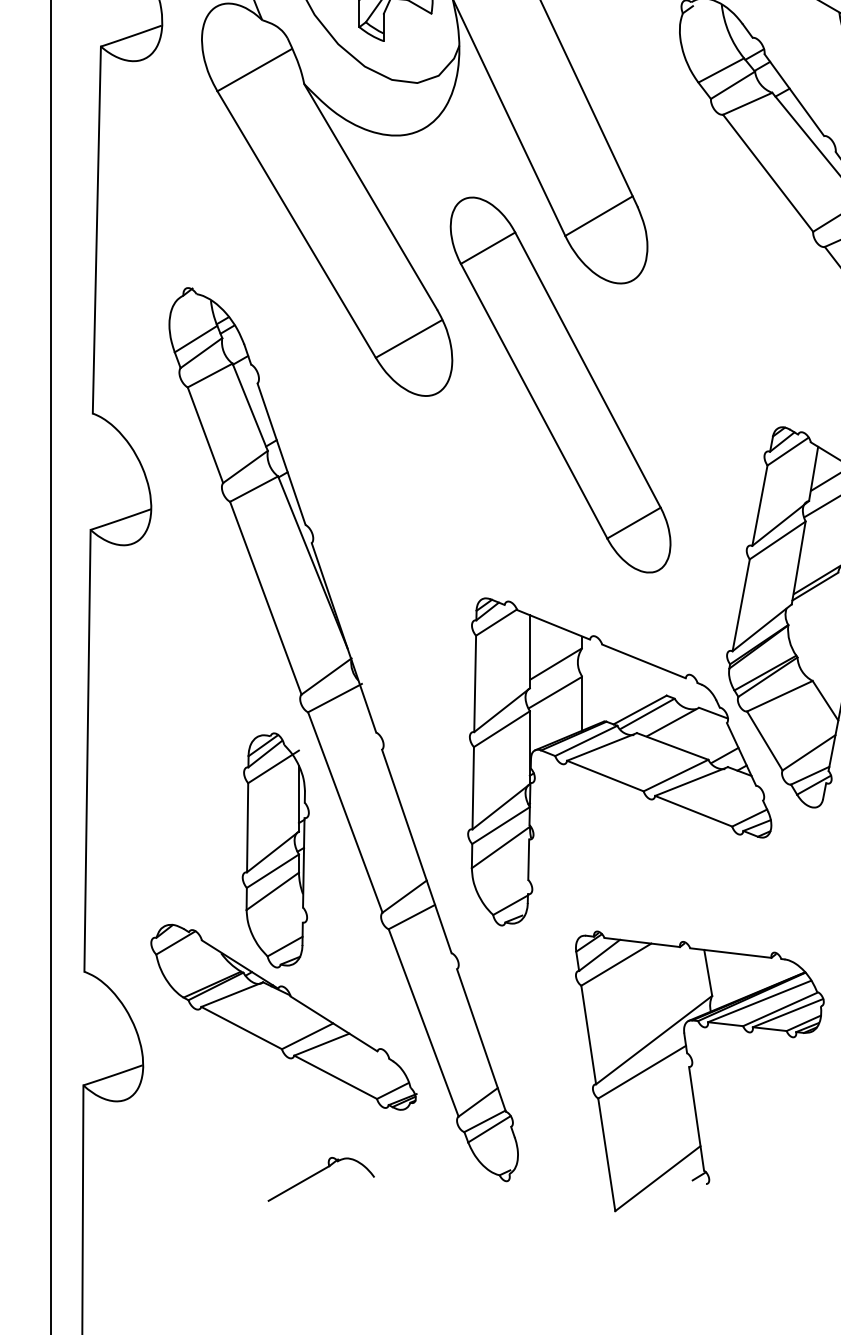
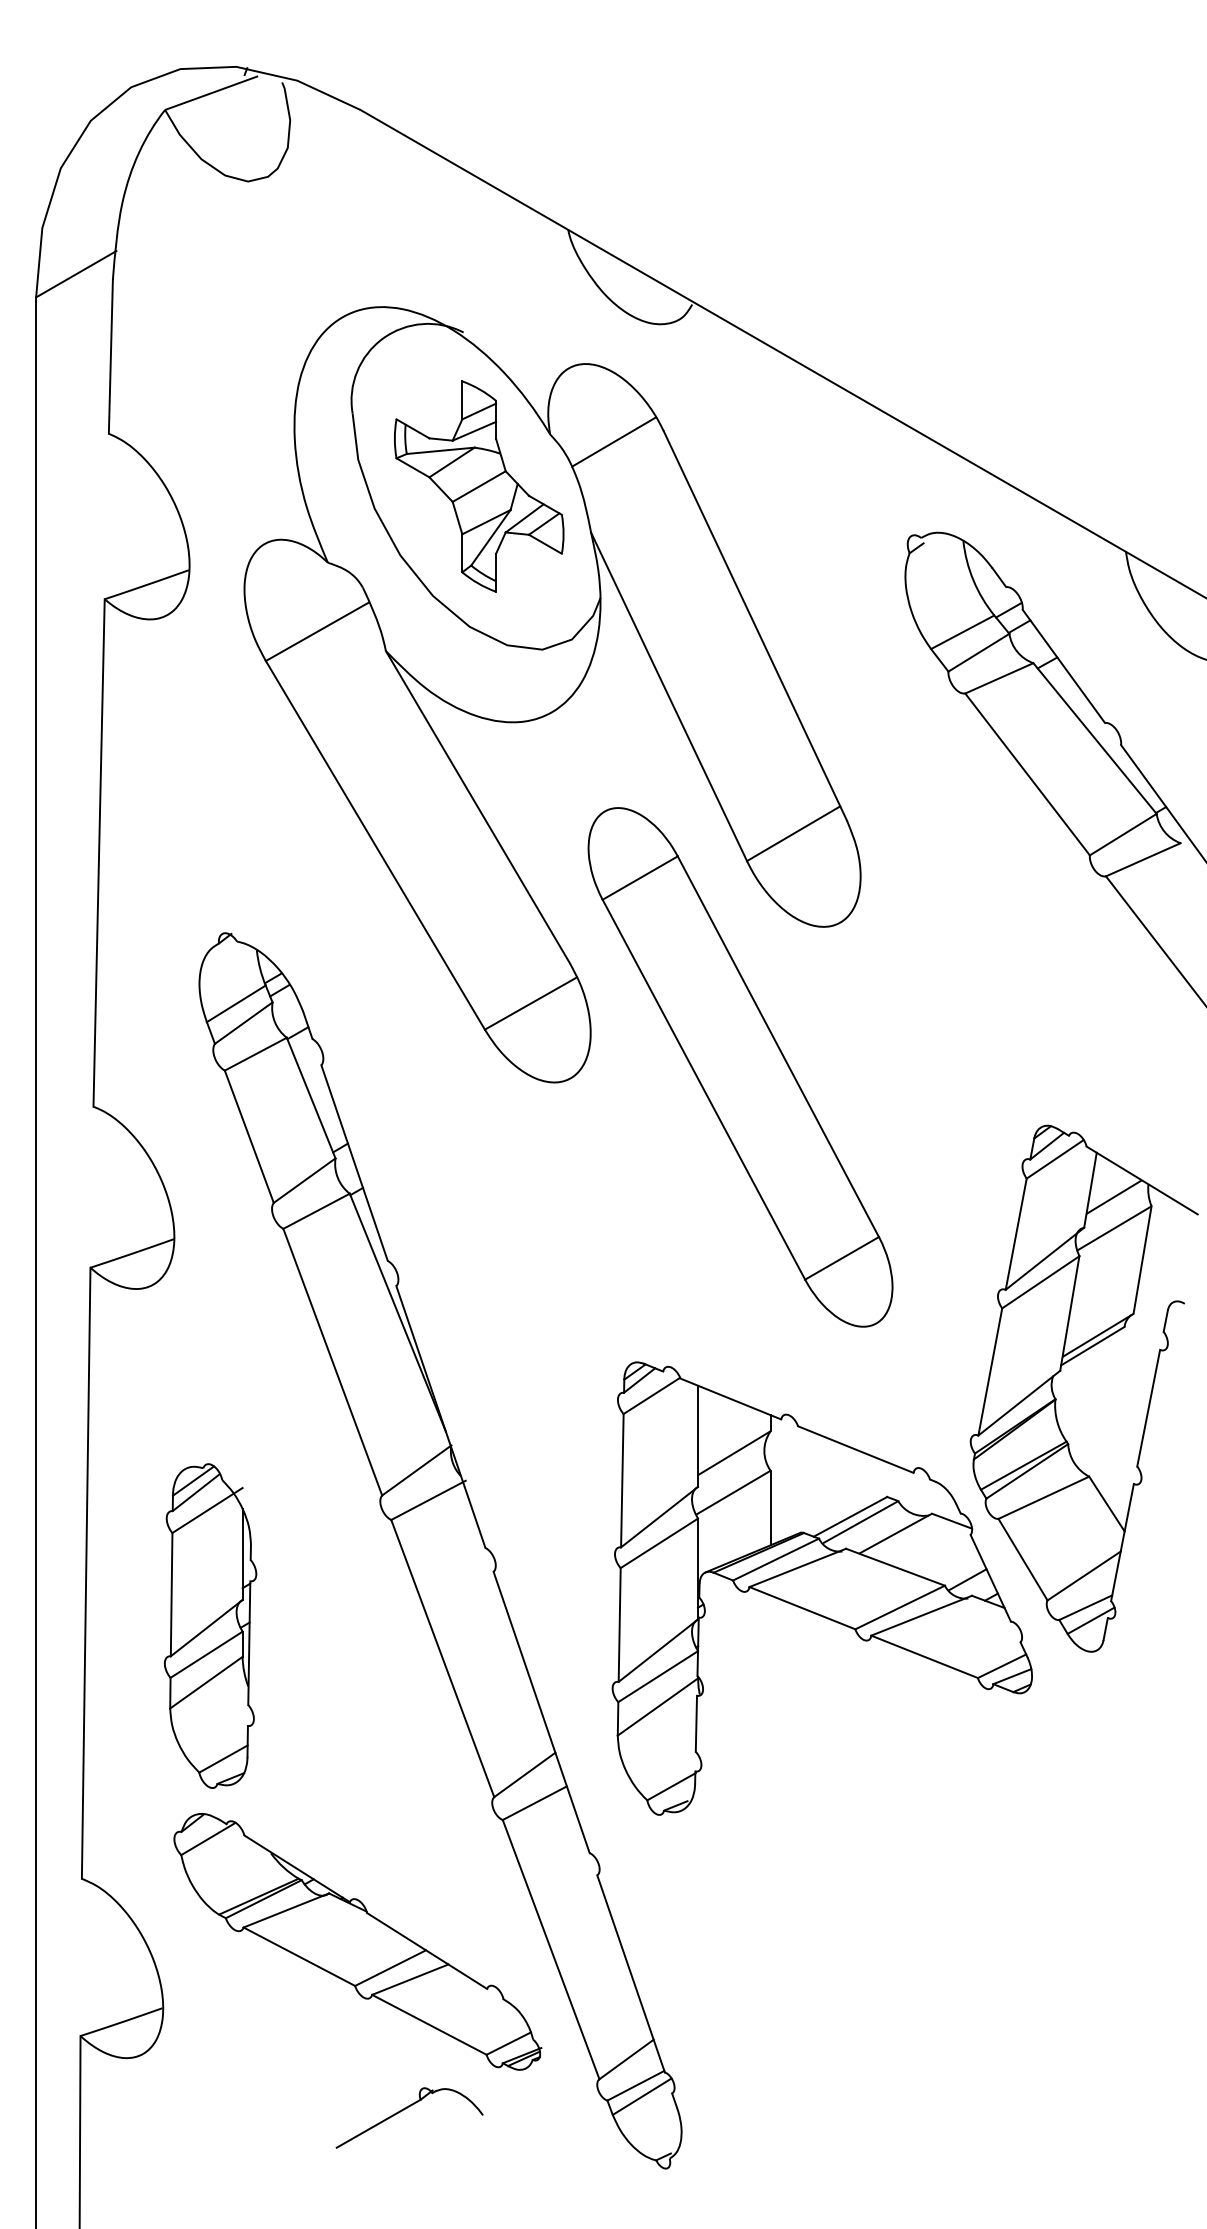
part: (275, 850) -> (210, 1625), moved
part: (690, 1072) -> (920, 2017), removed
part: (317, 1173) -> (404, 2110), moved

